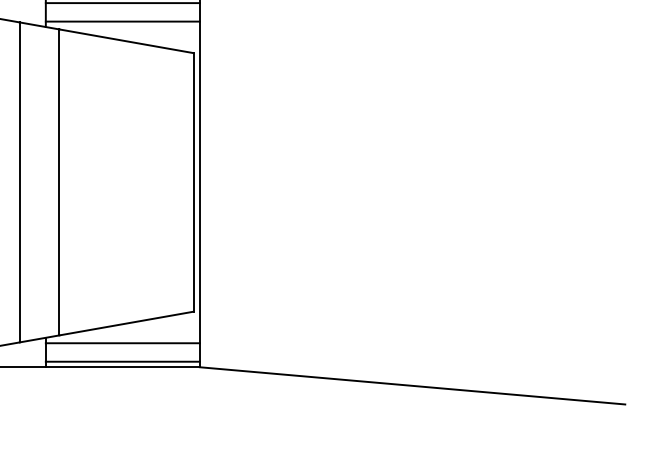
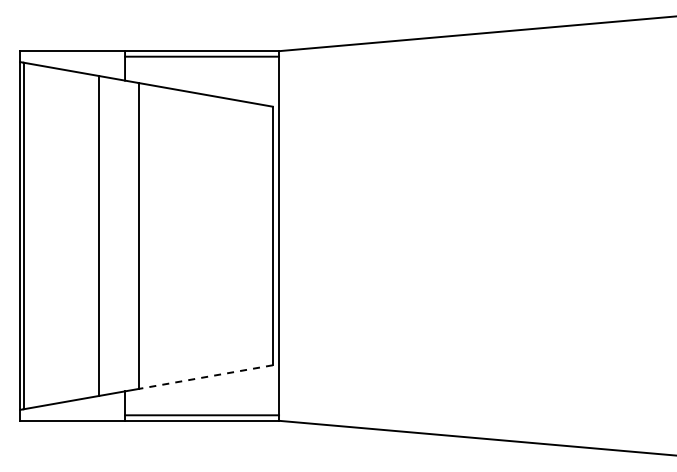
line: (123, 21) -> (202, 75), removed
line: (126, 323) -> (205, 377), solid -> dashed
line: (123, 342) -> (202, 396), removed

